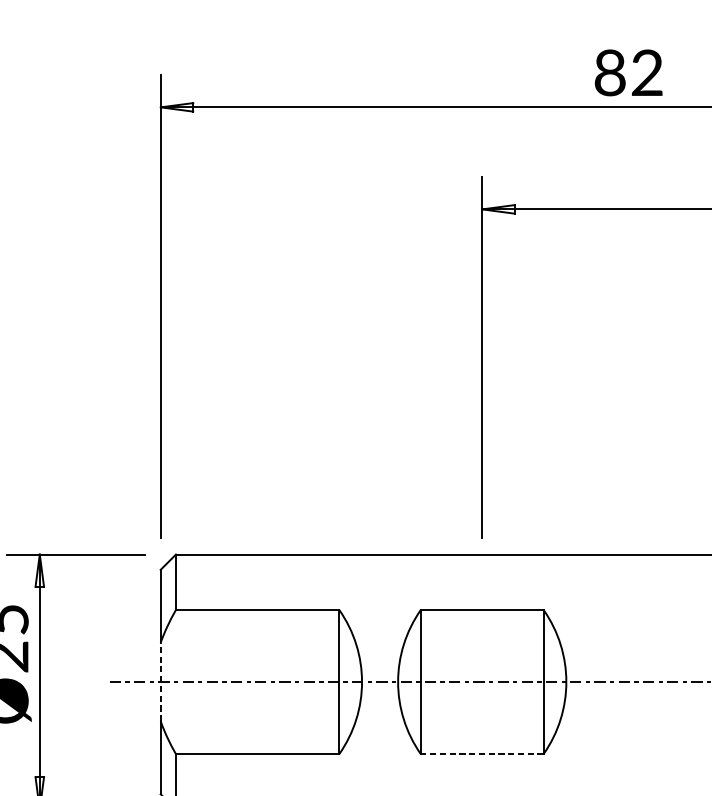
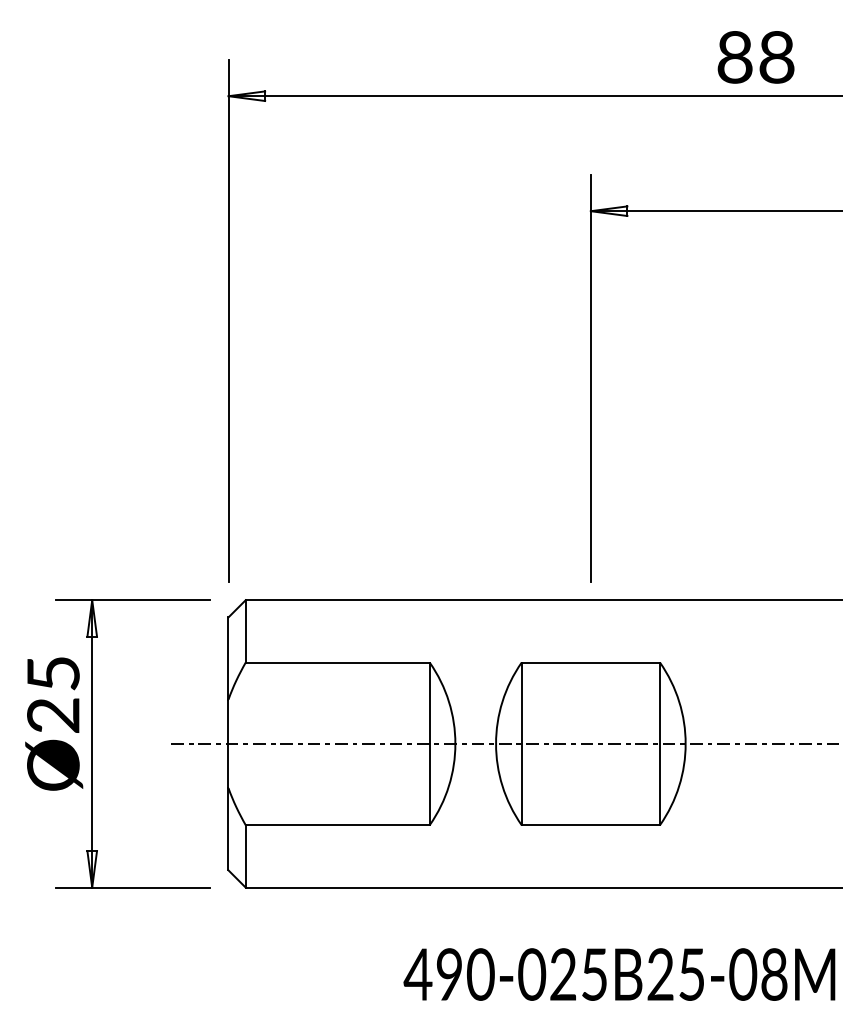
text: (646, 73) -> (776, 57), 82 -> 88
line: (160, 681) -> (228, 743), dashed -> solid
line: (481, 754) -> (590, 825), dashed -> solid

